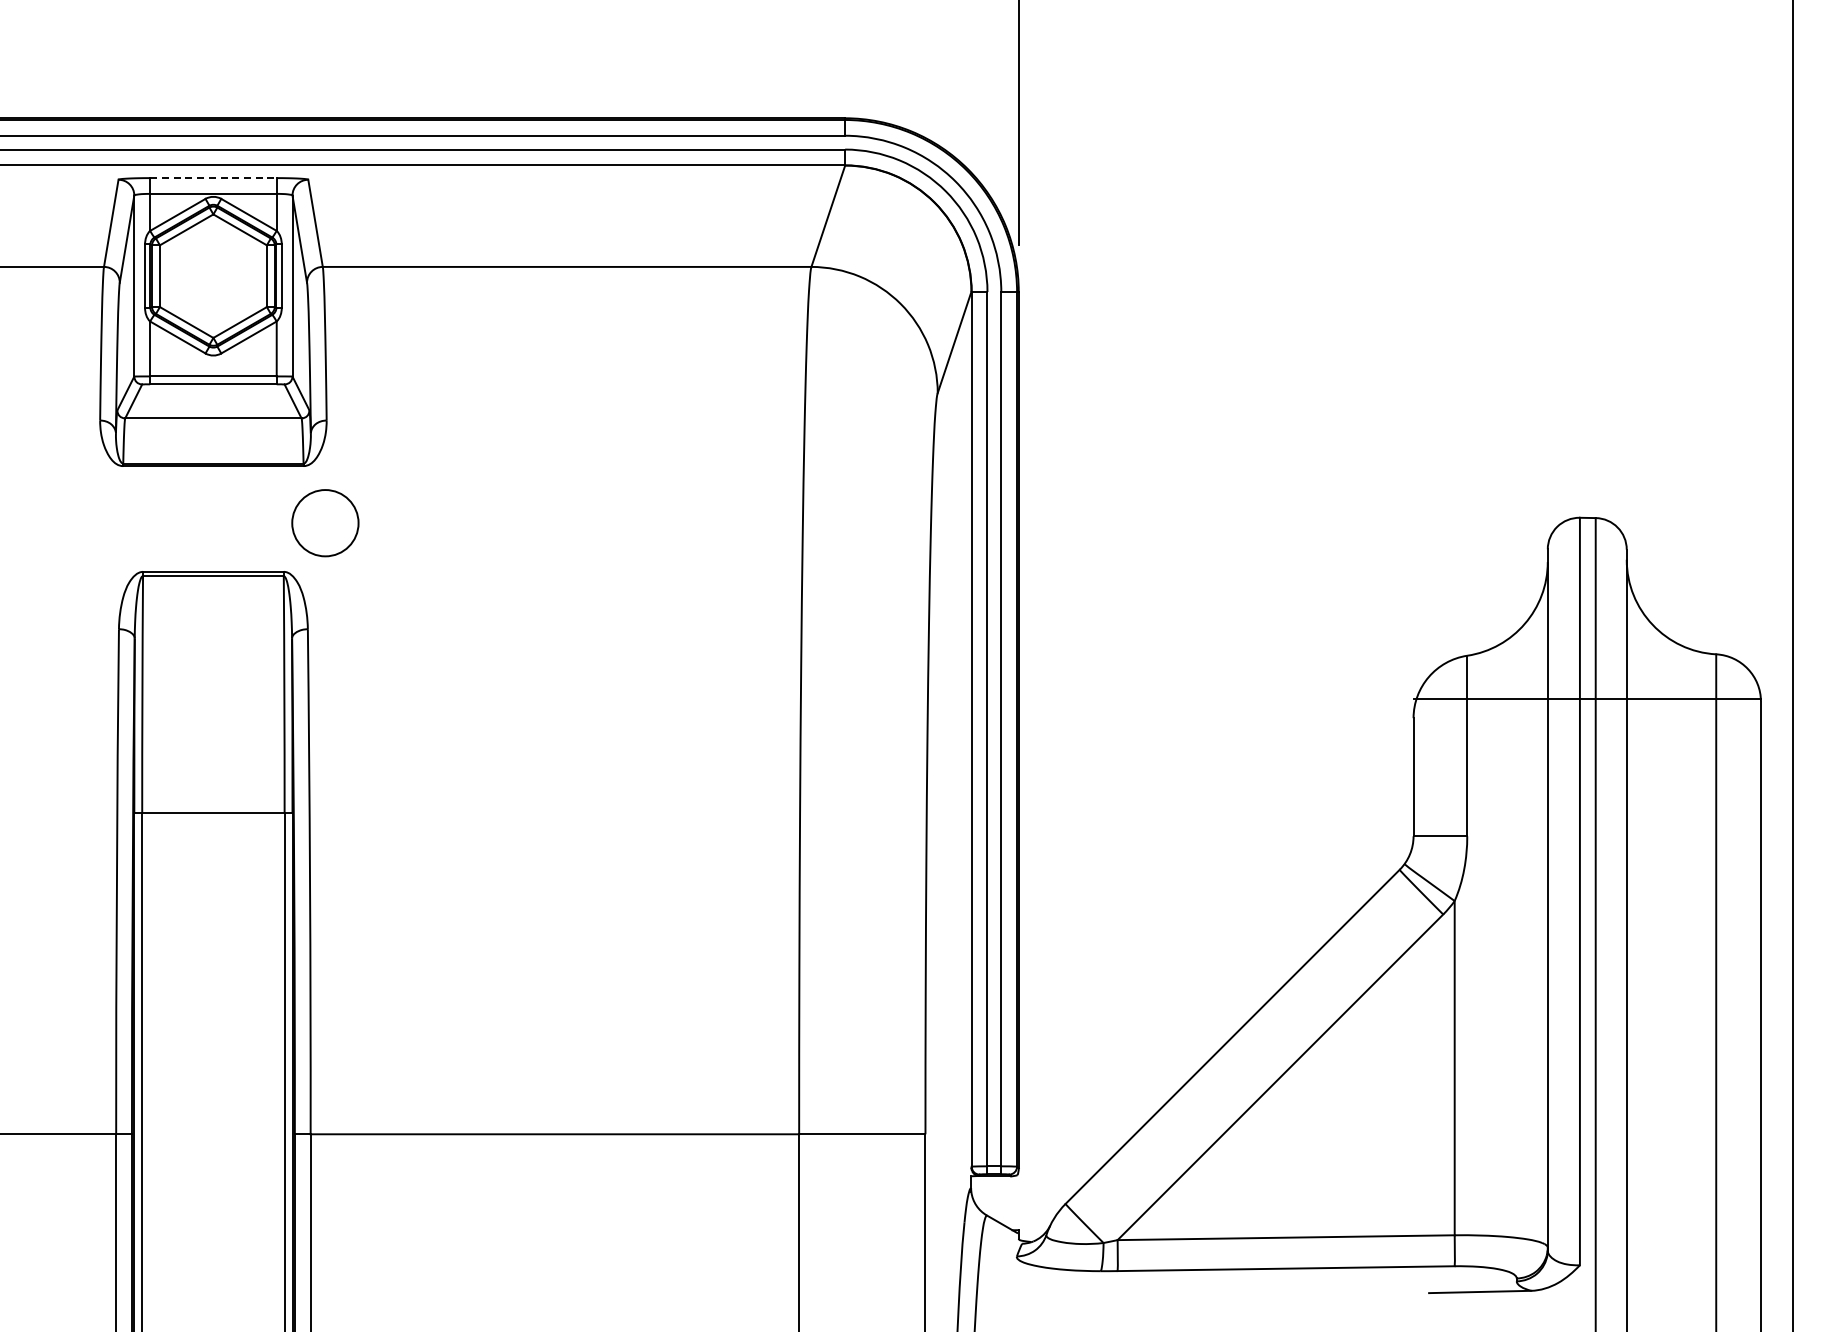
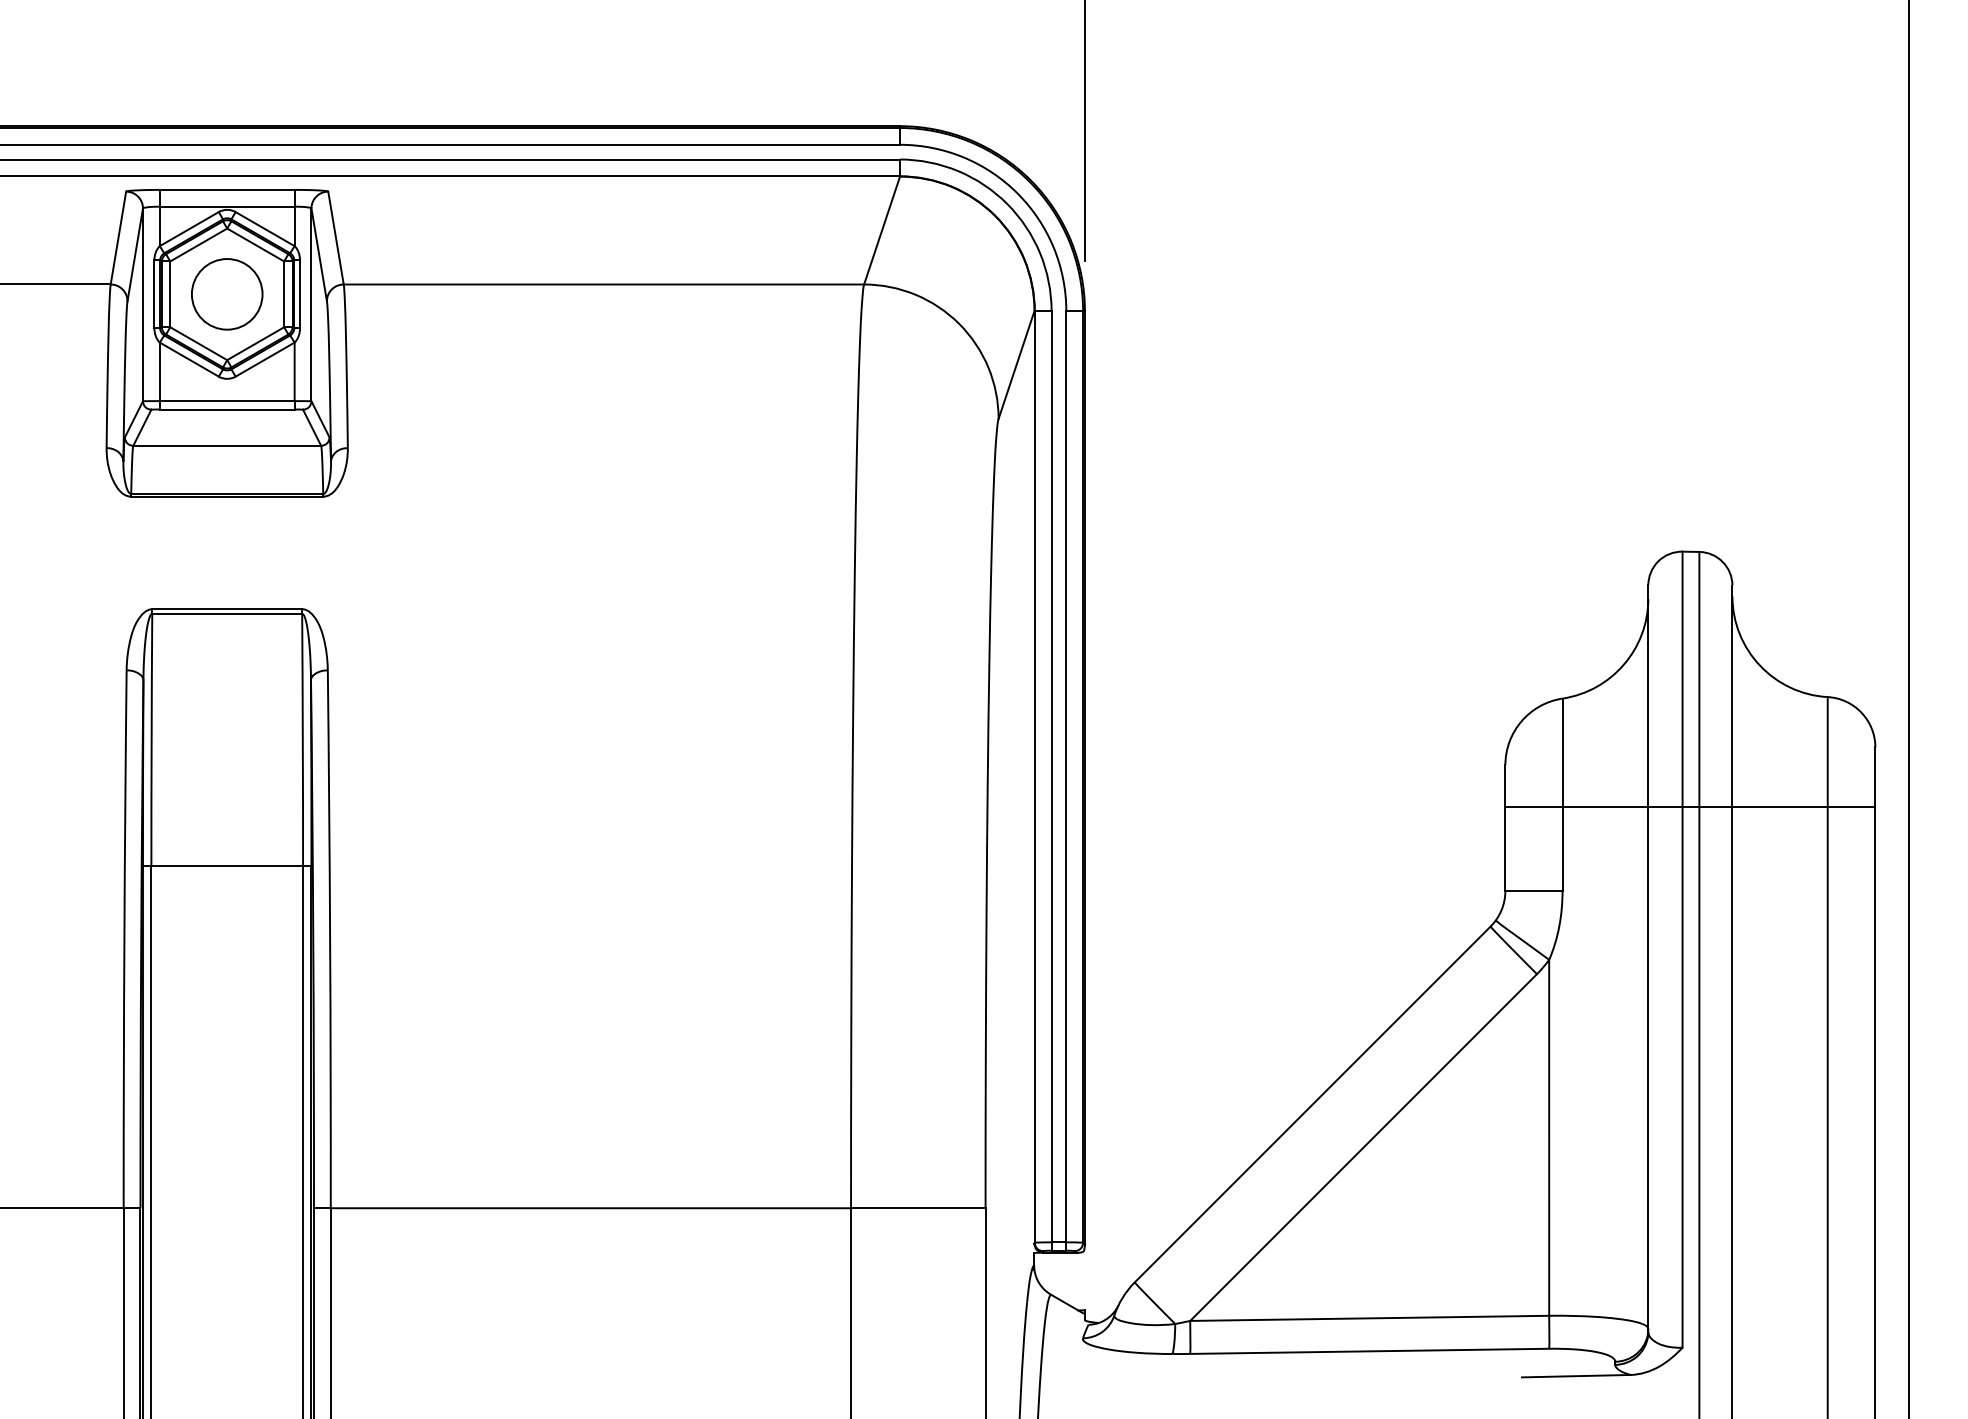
line: (213, 178) -> (227, 190), dashed -> solid
circle: (325, 523) -> (227, 294), moved
line: (1586, 698) -> (1689, 806), moved

